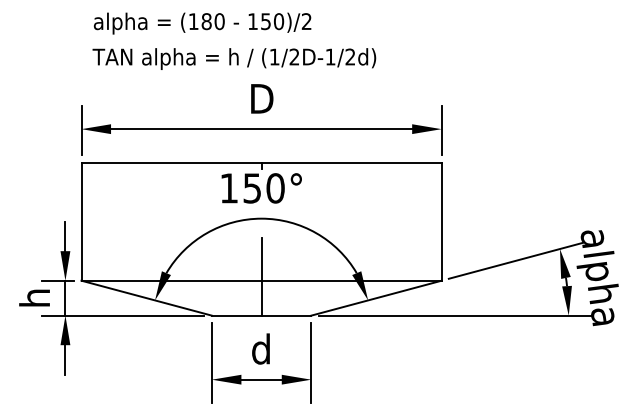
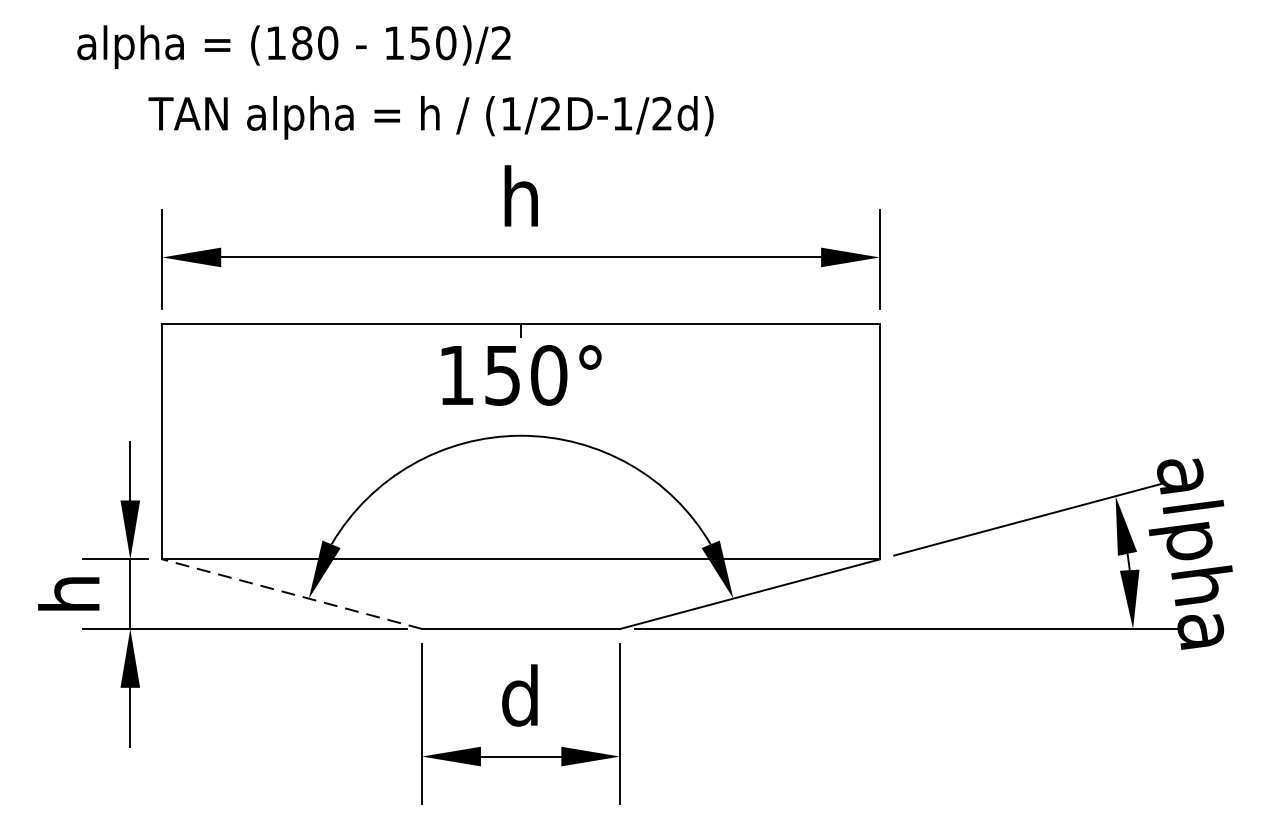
text: (202, 23) -> (293, 46), moved
text: (234, 58) -> (431, 116), moved
text: (262, 97) -> (522, 194), D -> h
line: (261, 276) -> (520, 550), removed
line: (146, 298) -> (291, 594), solid -> dashed

